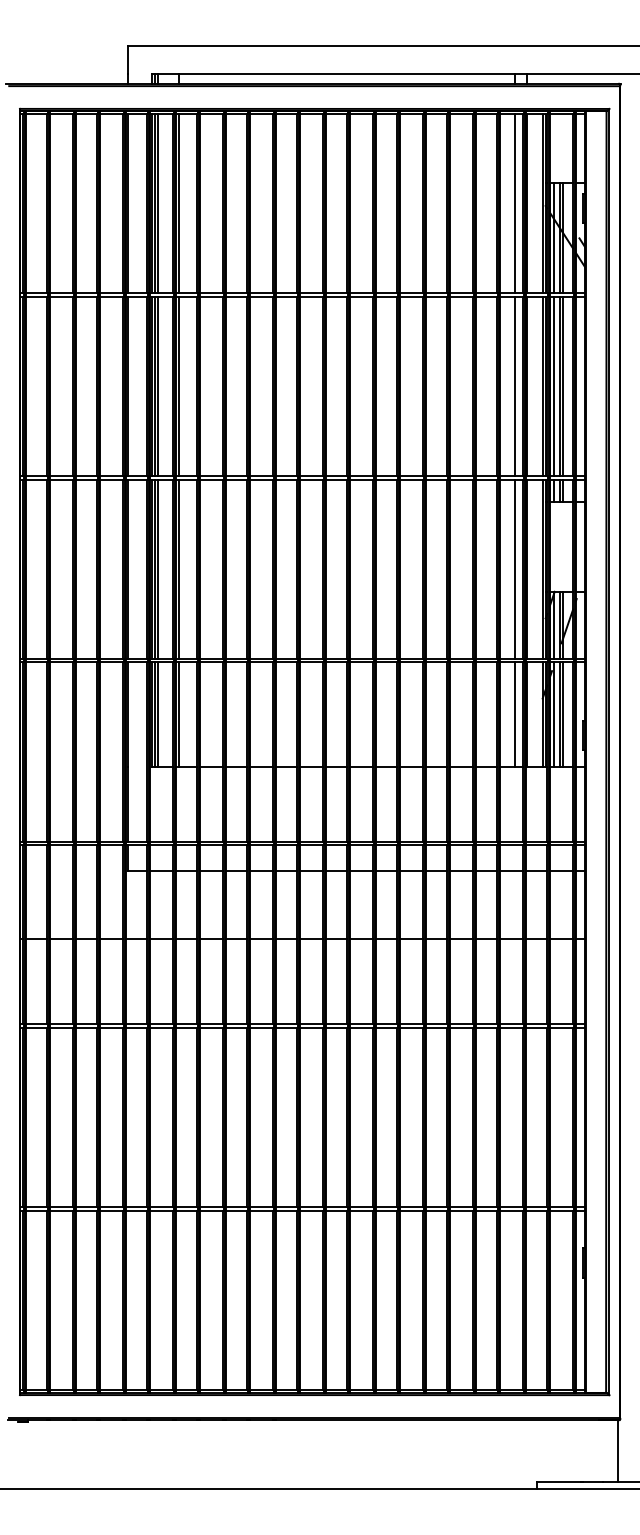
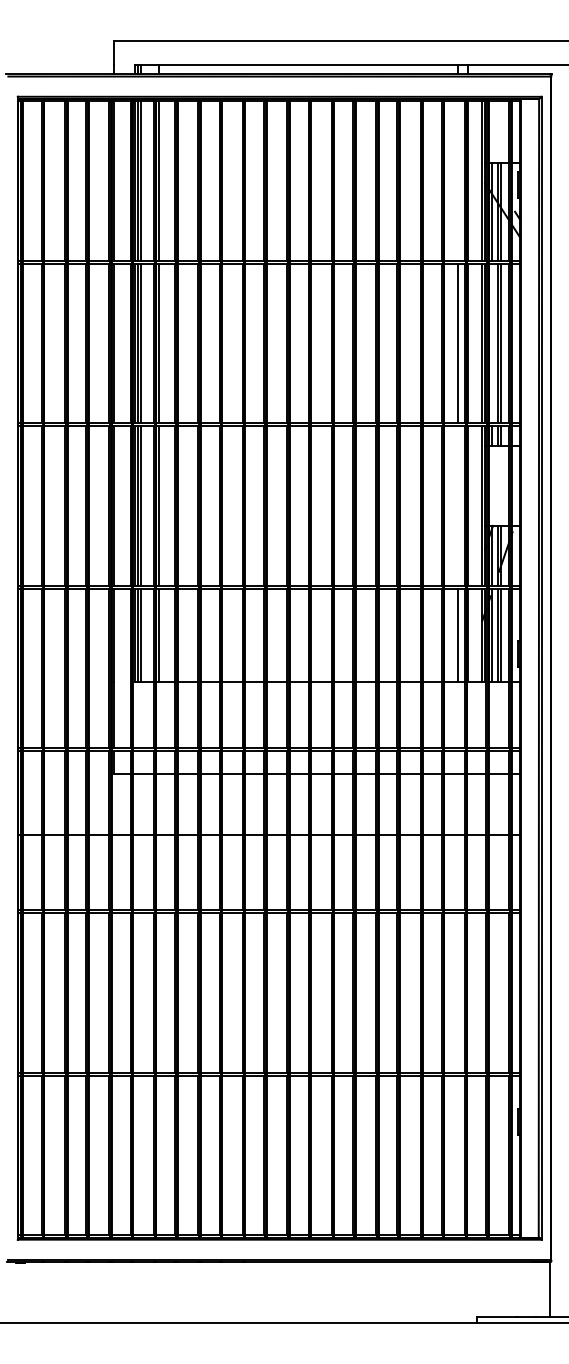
line: (515, 203) -> (458, 180), removed
line: (553, 386) -> (491, 343), removed
line: (515, 568) -> (458, 505), removed

